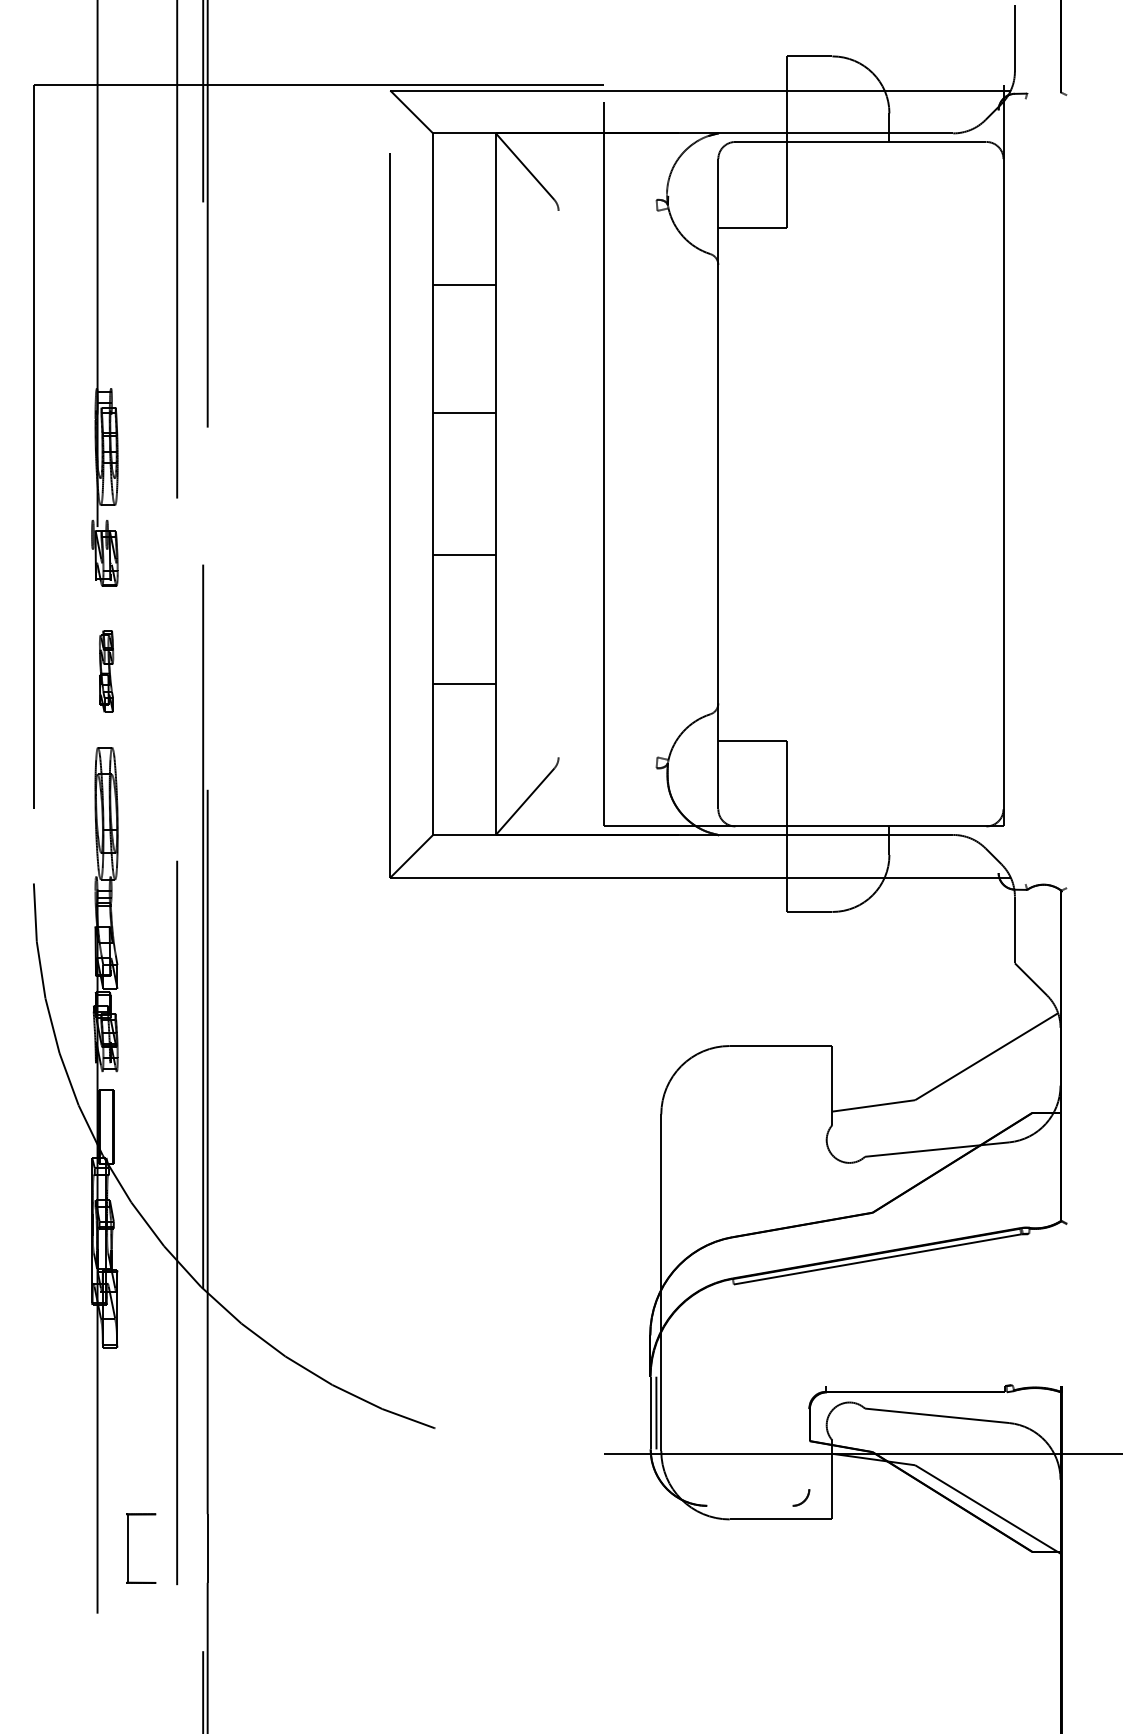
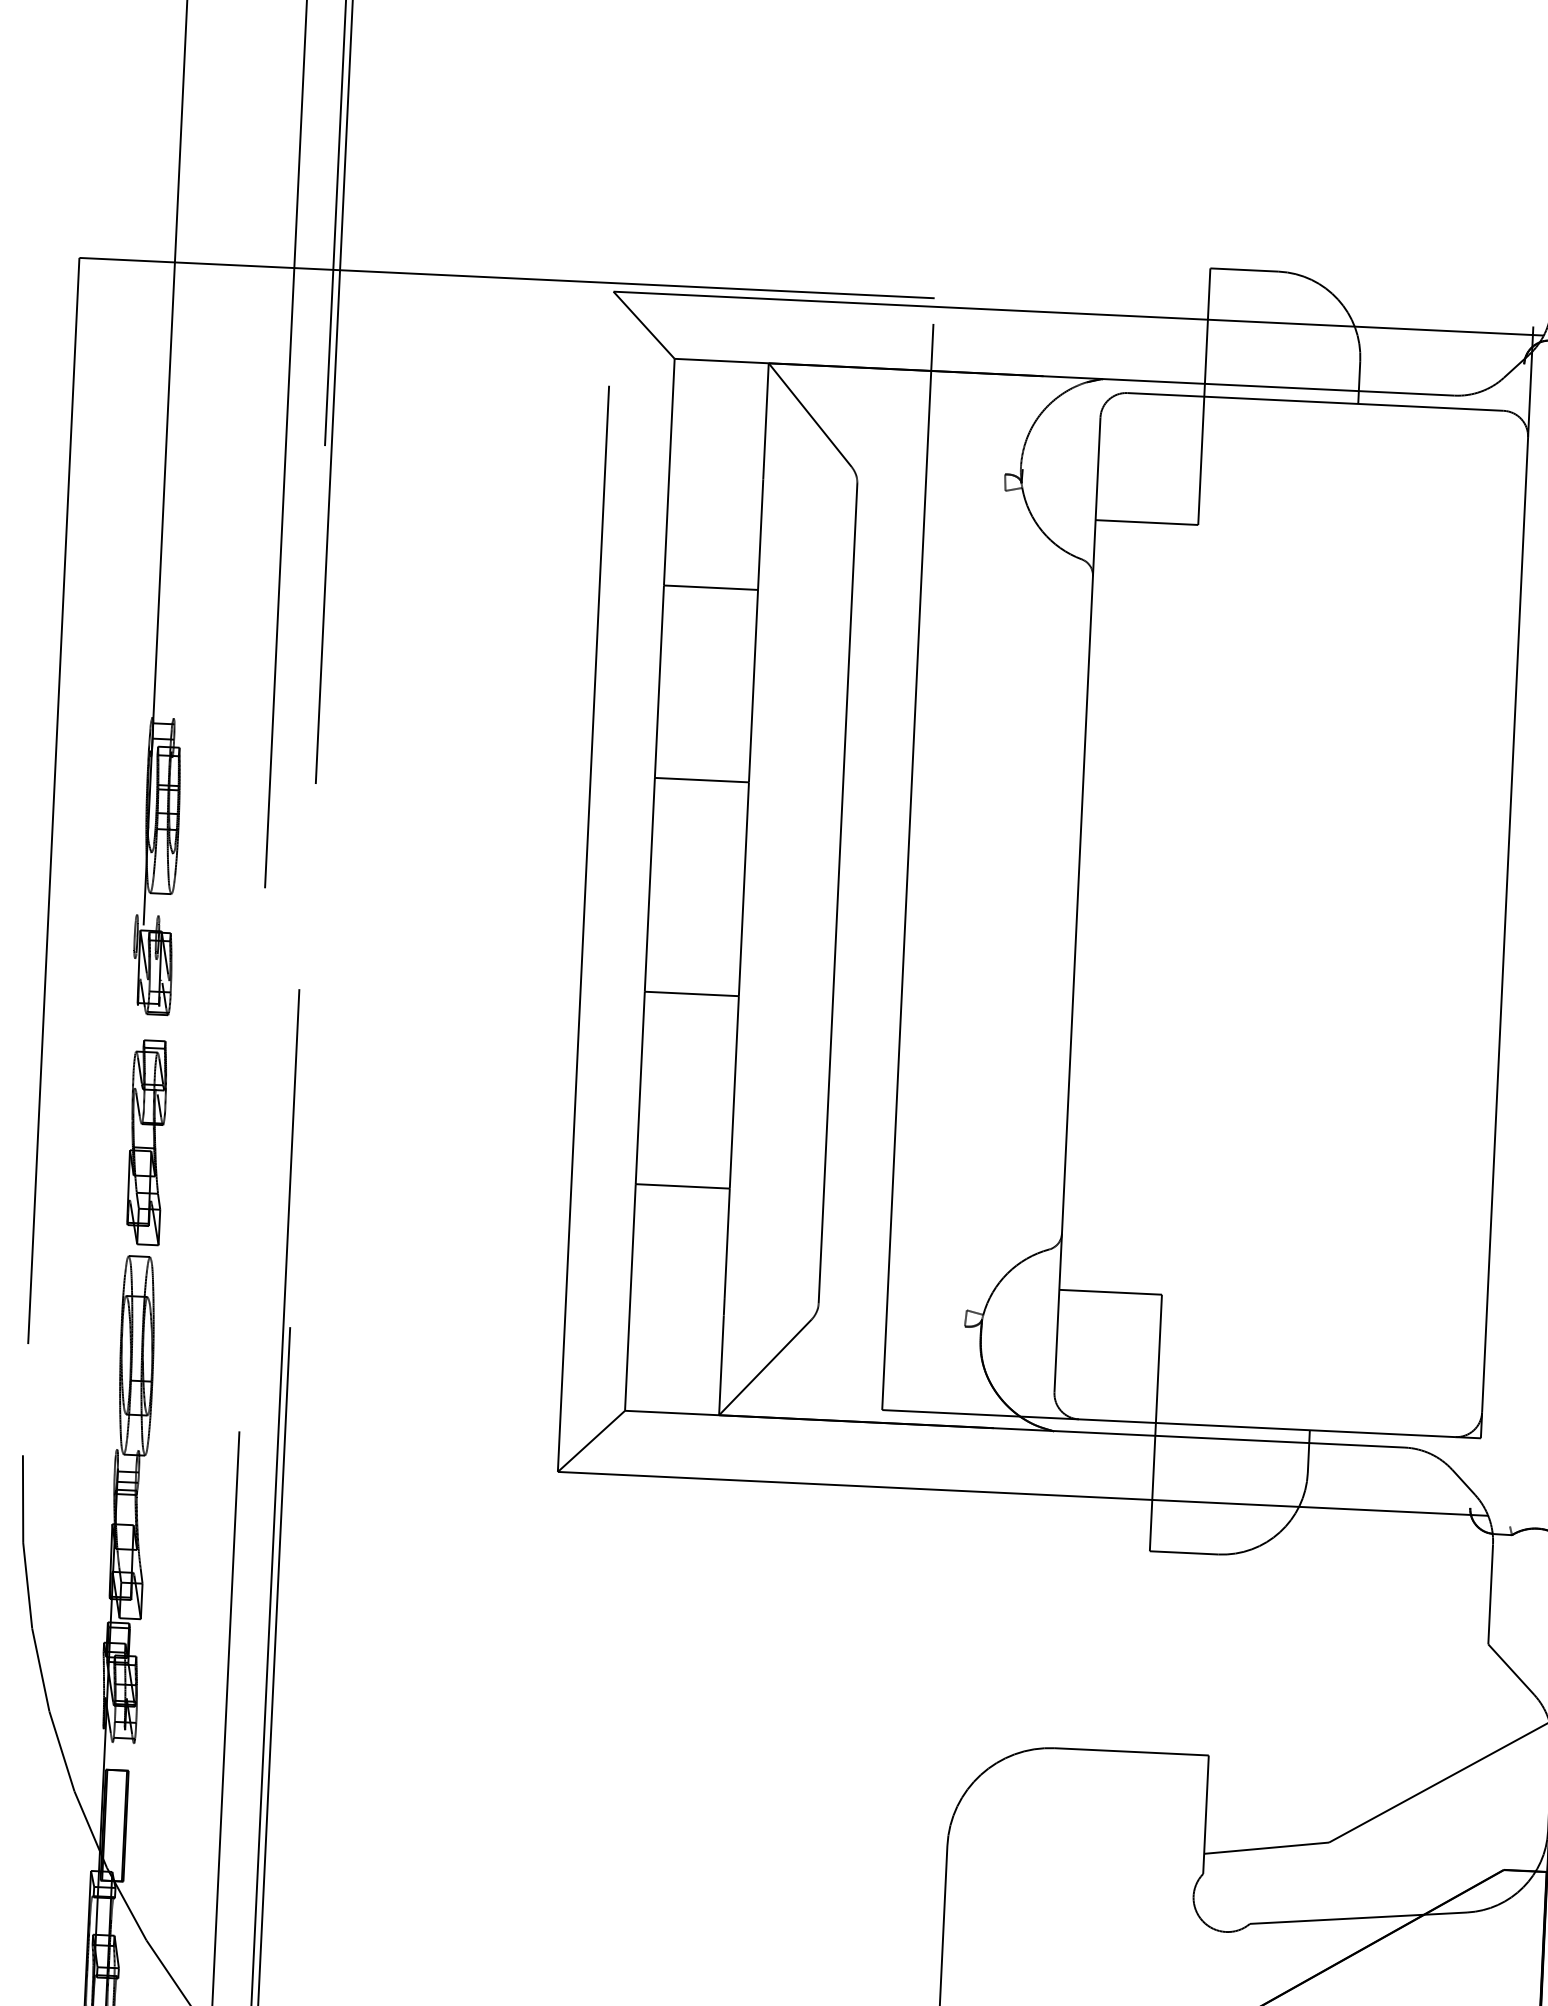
line: (558, 483) -> (837, 892), added
part: (106, 671) -> (146, 1142), size x1.67

